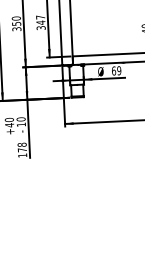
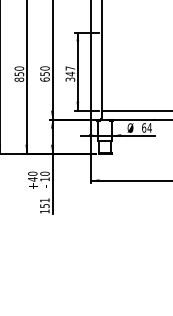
text: (16, 29) -> (44, 79), 350 -> 650
text: (119, 70) -> (149, 127), 69 -> 64
text: (21, 146) -> (44, 202), 178 -> 151

